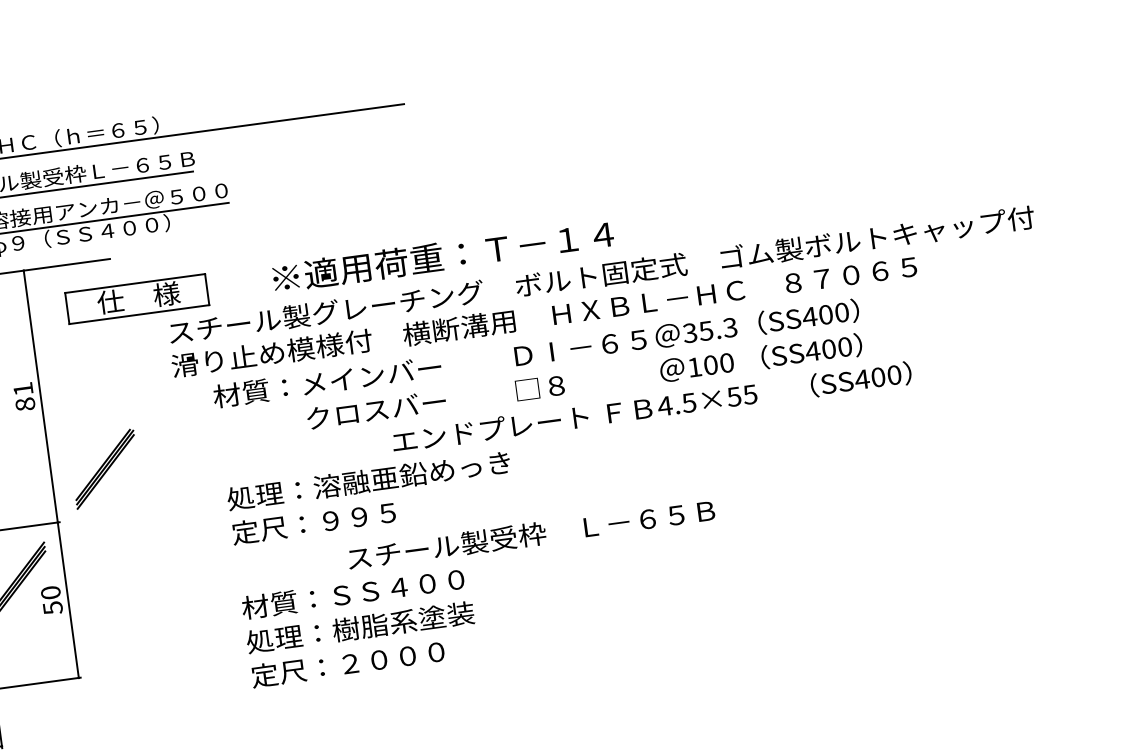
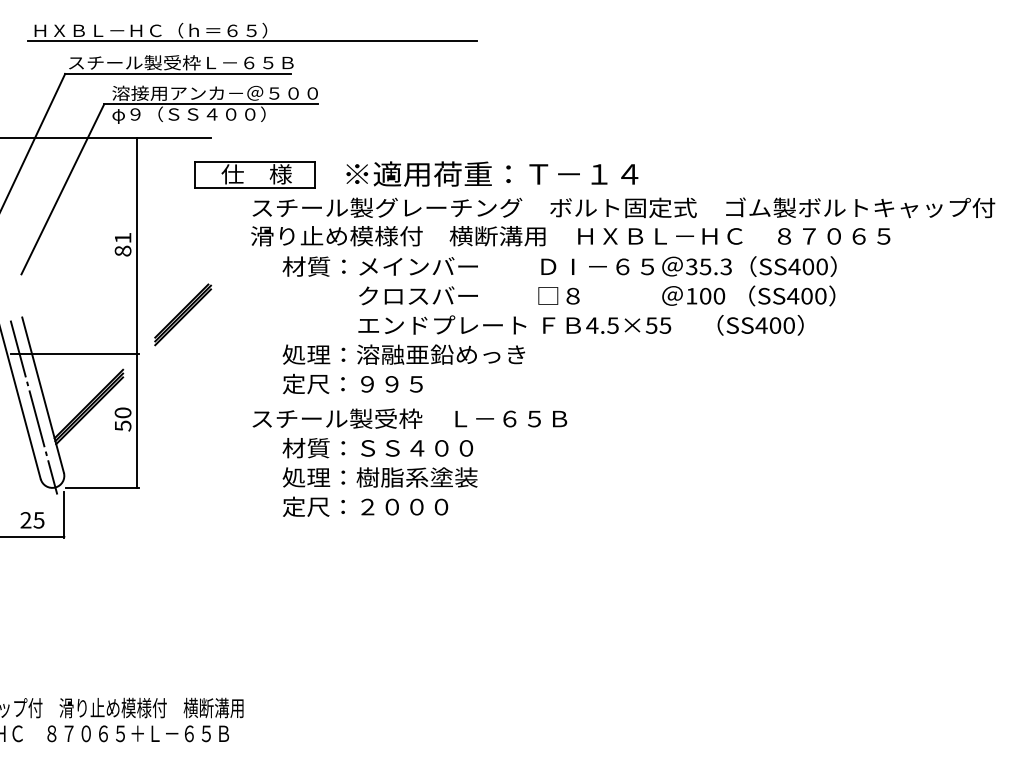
part: (136, 298) -> (254, 174), moved
text: (651, 407) -> (580, 325), moved
text: (530, 534) -> (409, 418), moved

